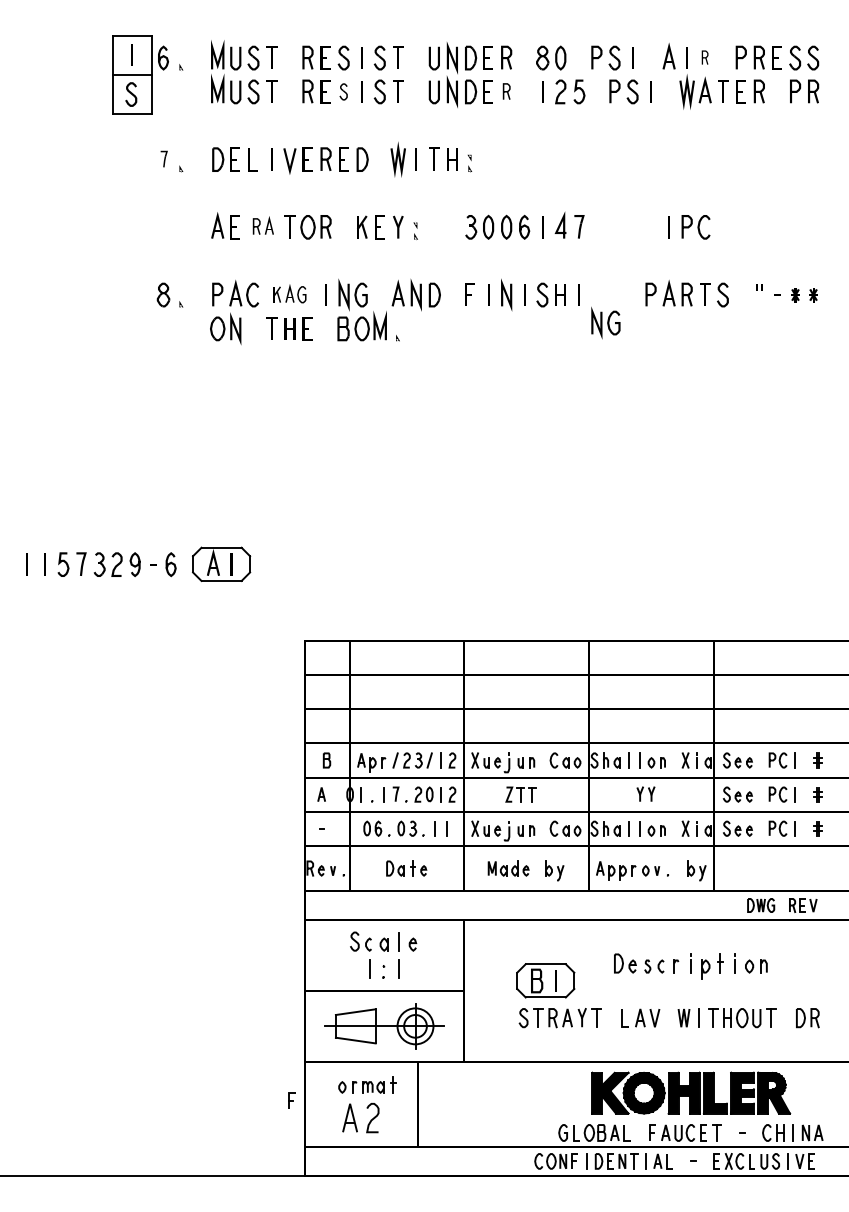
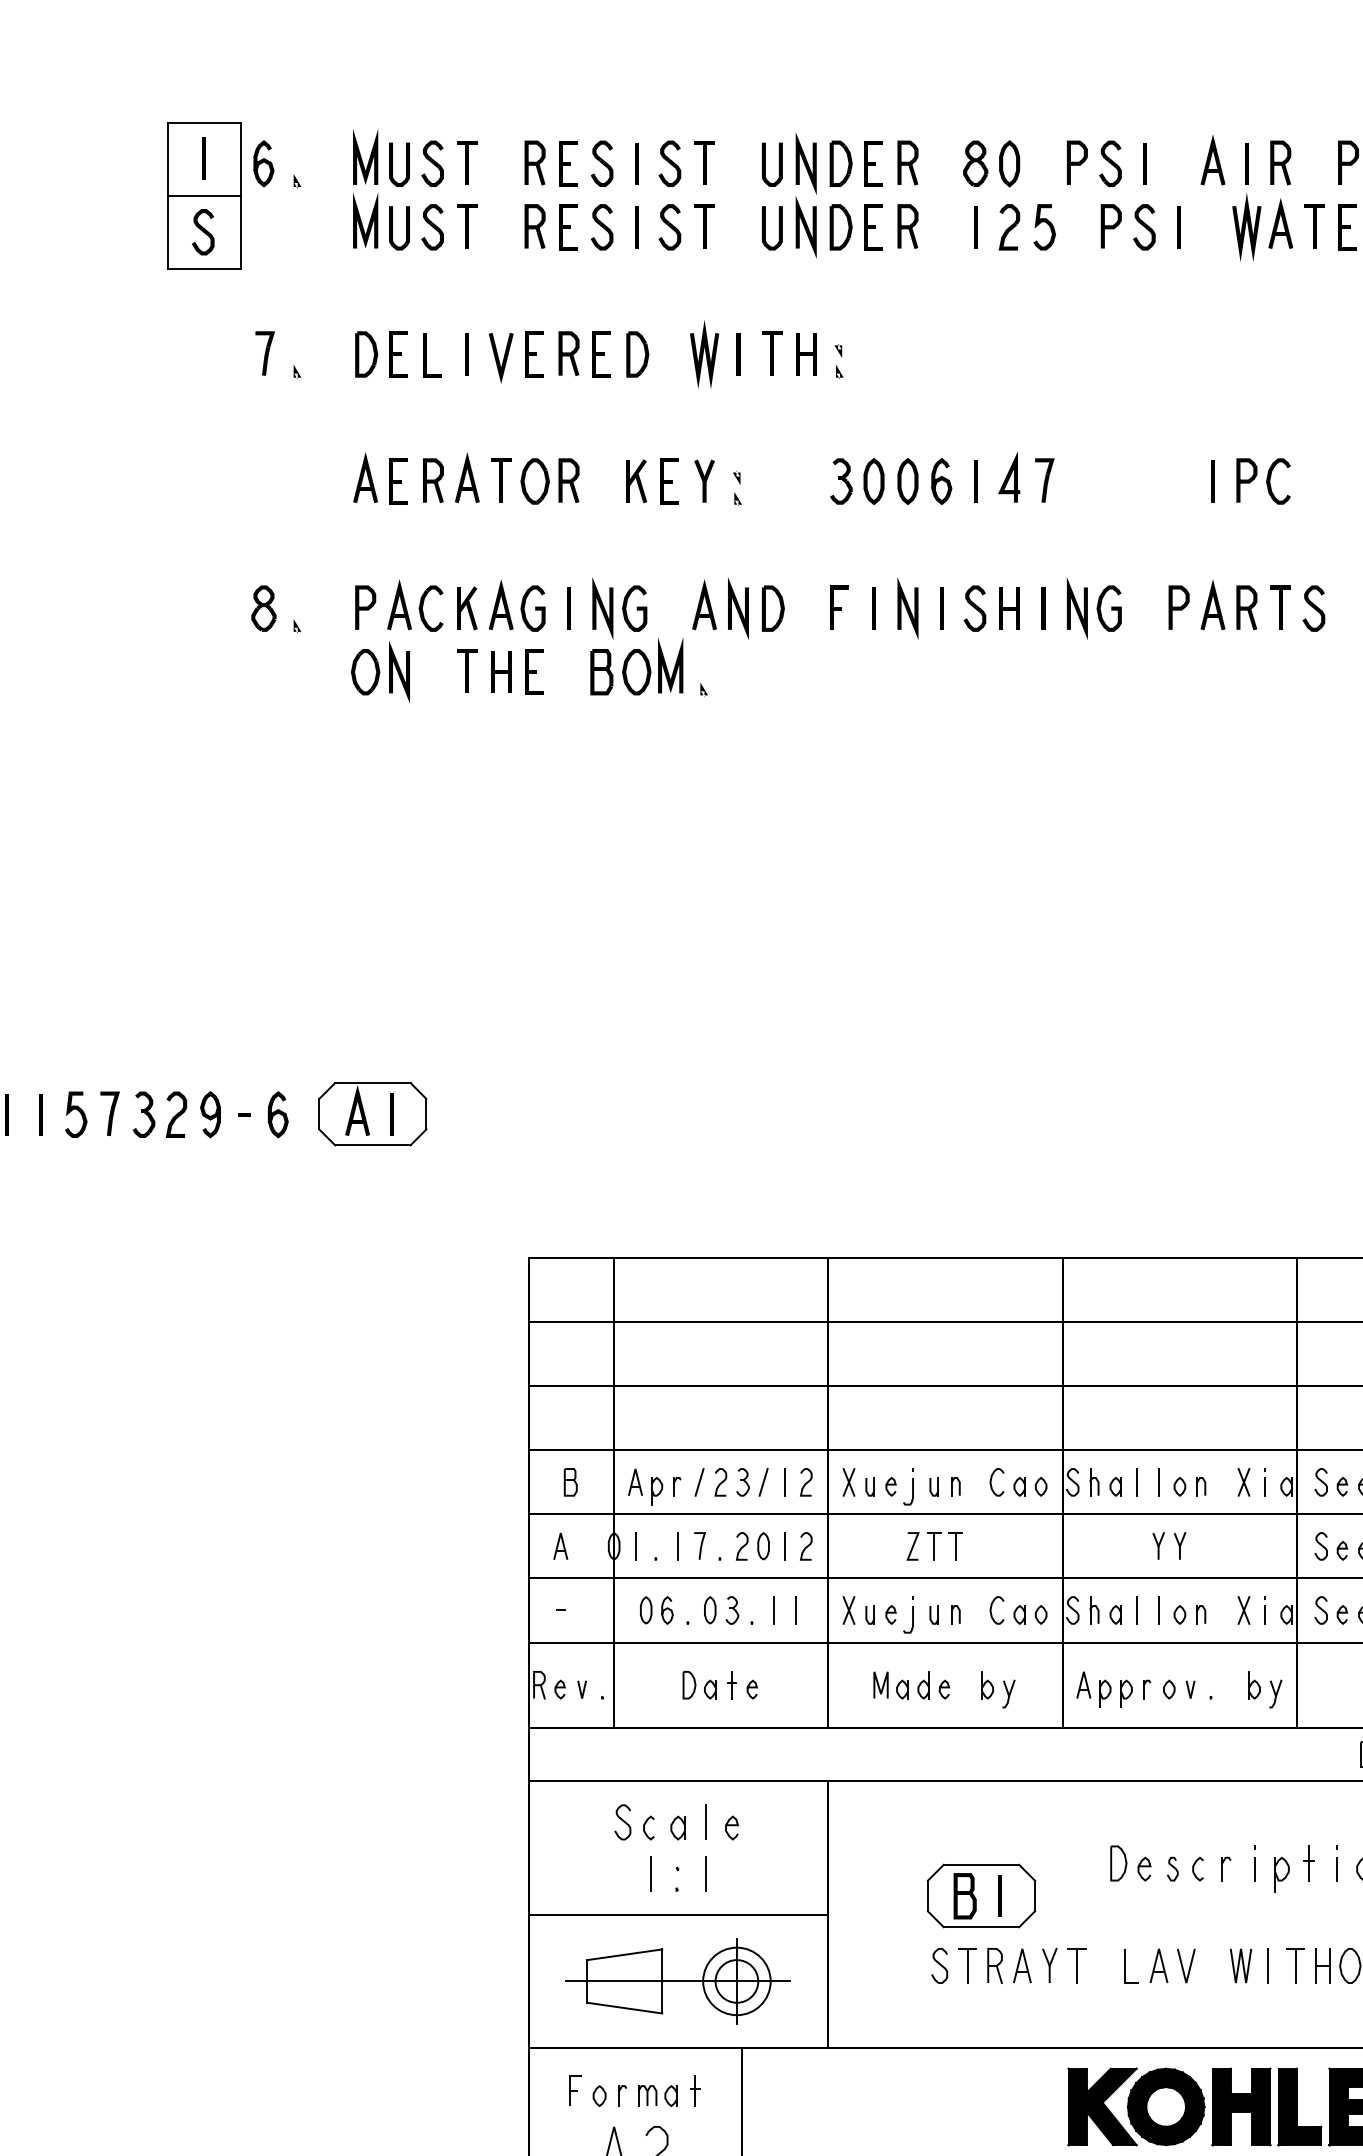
part: (704, 57) -> (1279, 162), size x1.67
part: (343, 91) -> (601, 226), size x1.43
part: (506, 91) -> (907, 226), size x1.43
part: (164, 158) -> (265, 352), size x1.43
part: (263, 225) -> (451, 478), size x1.43
part: (289, 293) -> (500, 605), size x1.43
part: (605, 322) -> (1093, 607), moved
part: (291, 1100) -> (573, 2090), moved

